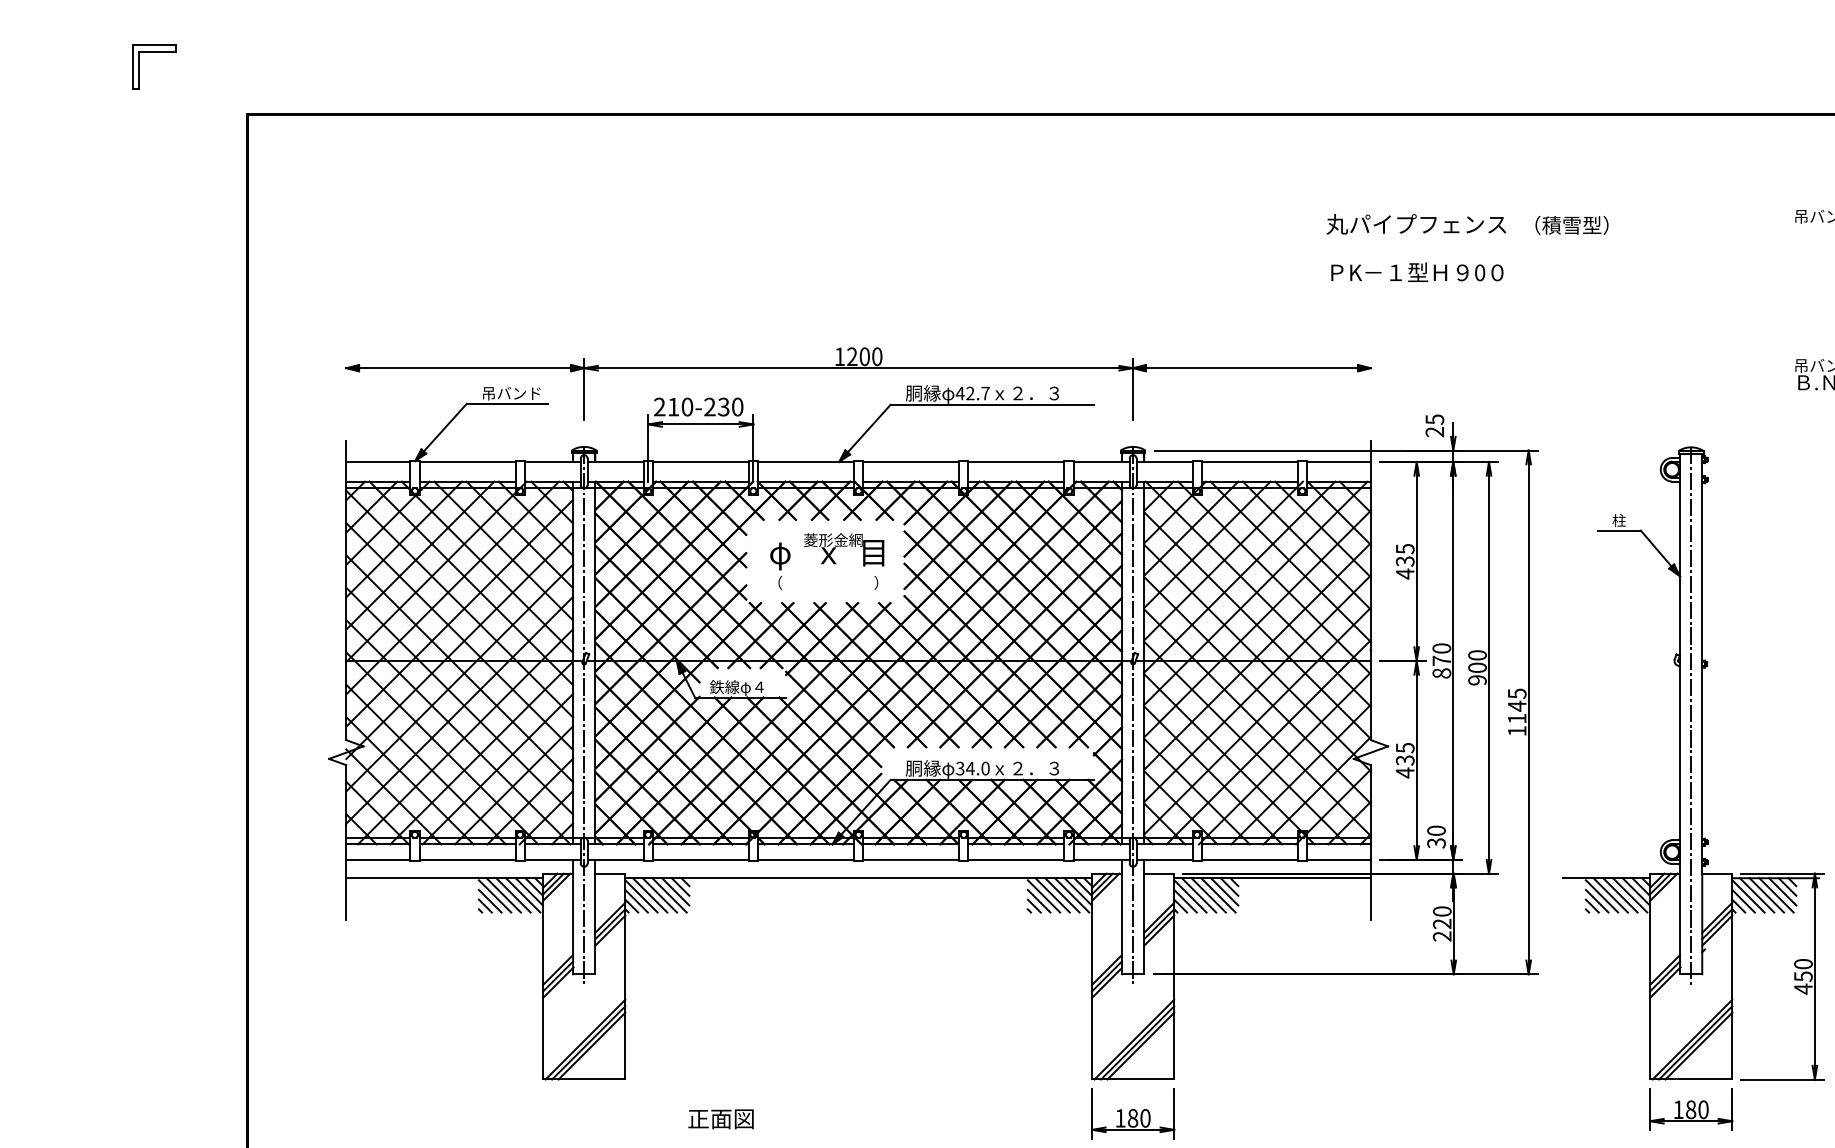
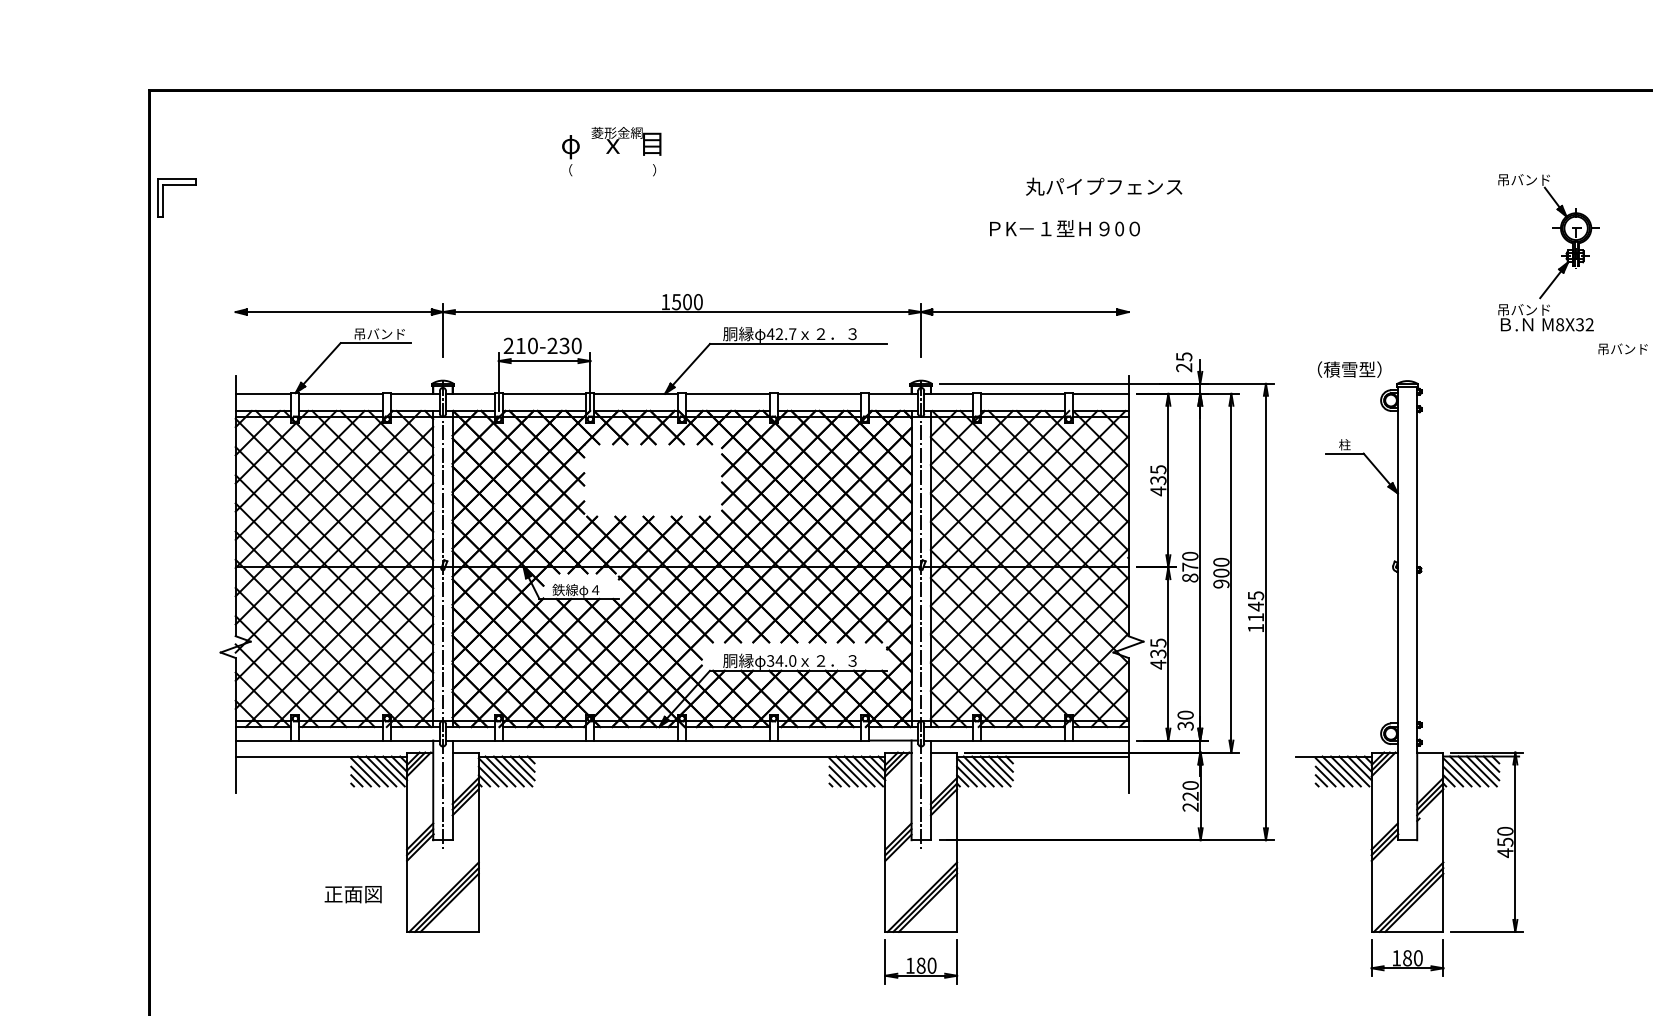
part: (154, 51) -> (176, 185), moved
text: (1416, 224) -> (1104, 186), moved
text: (1571, 225) -> (1349, 369), moved
text: (1416, 272) -> (1064, 228), moved
text: (852, 357) -> (676, 302), 1200 -> 1500
text: (826, 561) -> (611, 151), moved
line: (1691, 717) -> (1407, 616), removed
text: (720, 1119) -> (352, 894), moved

